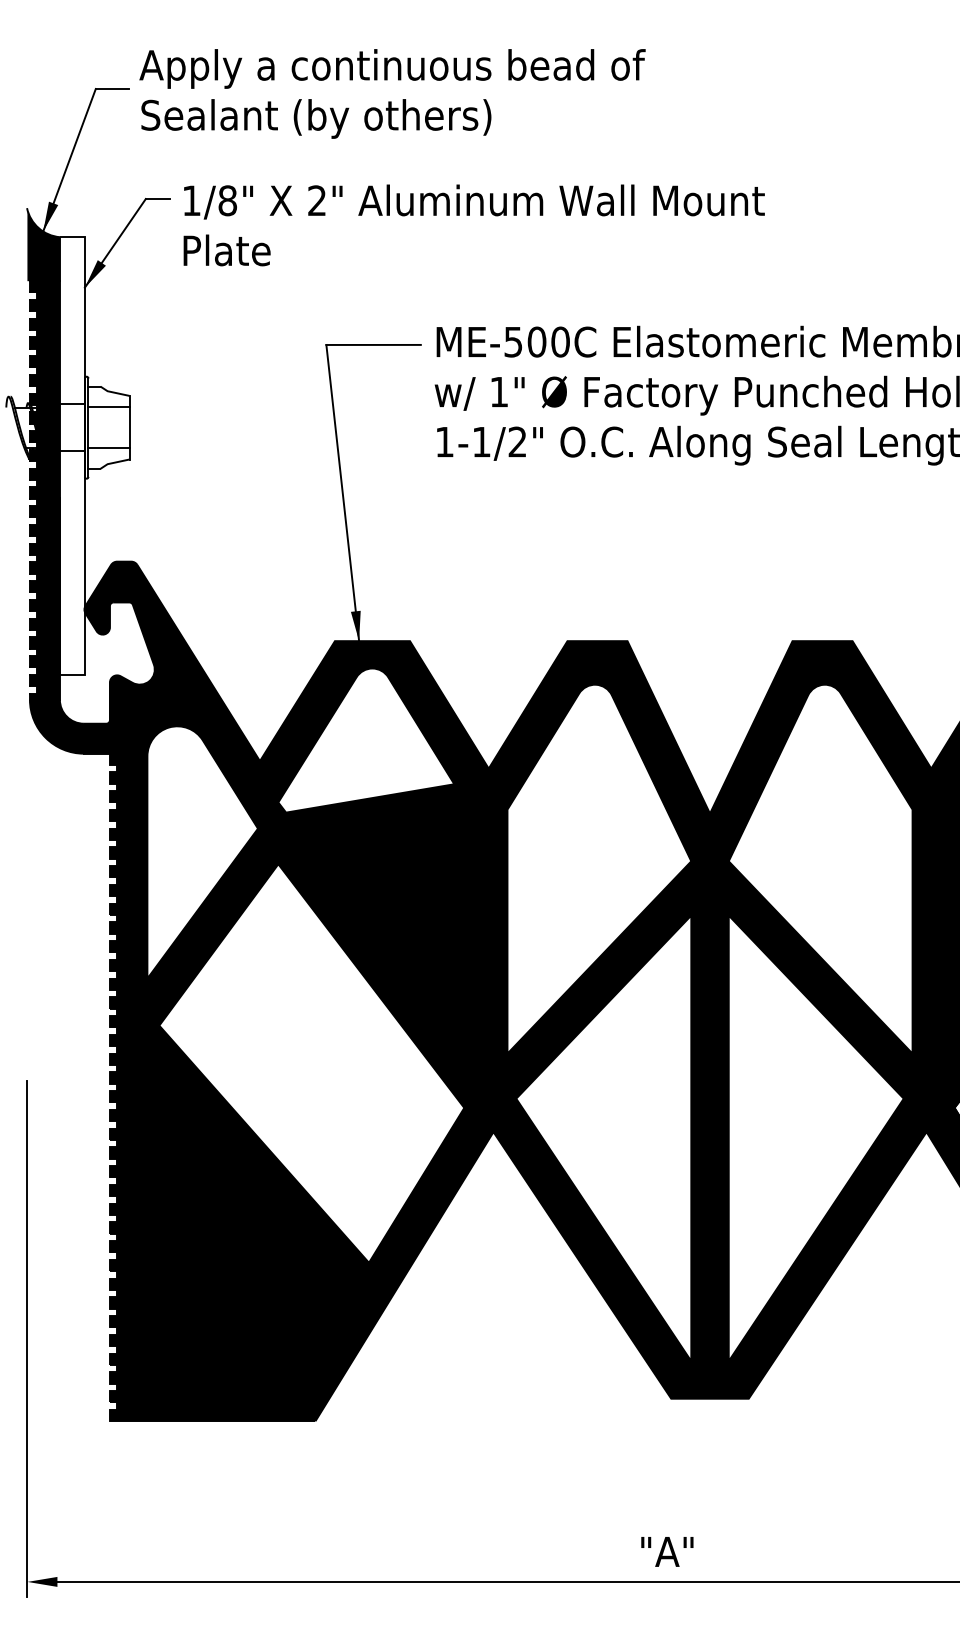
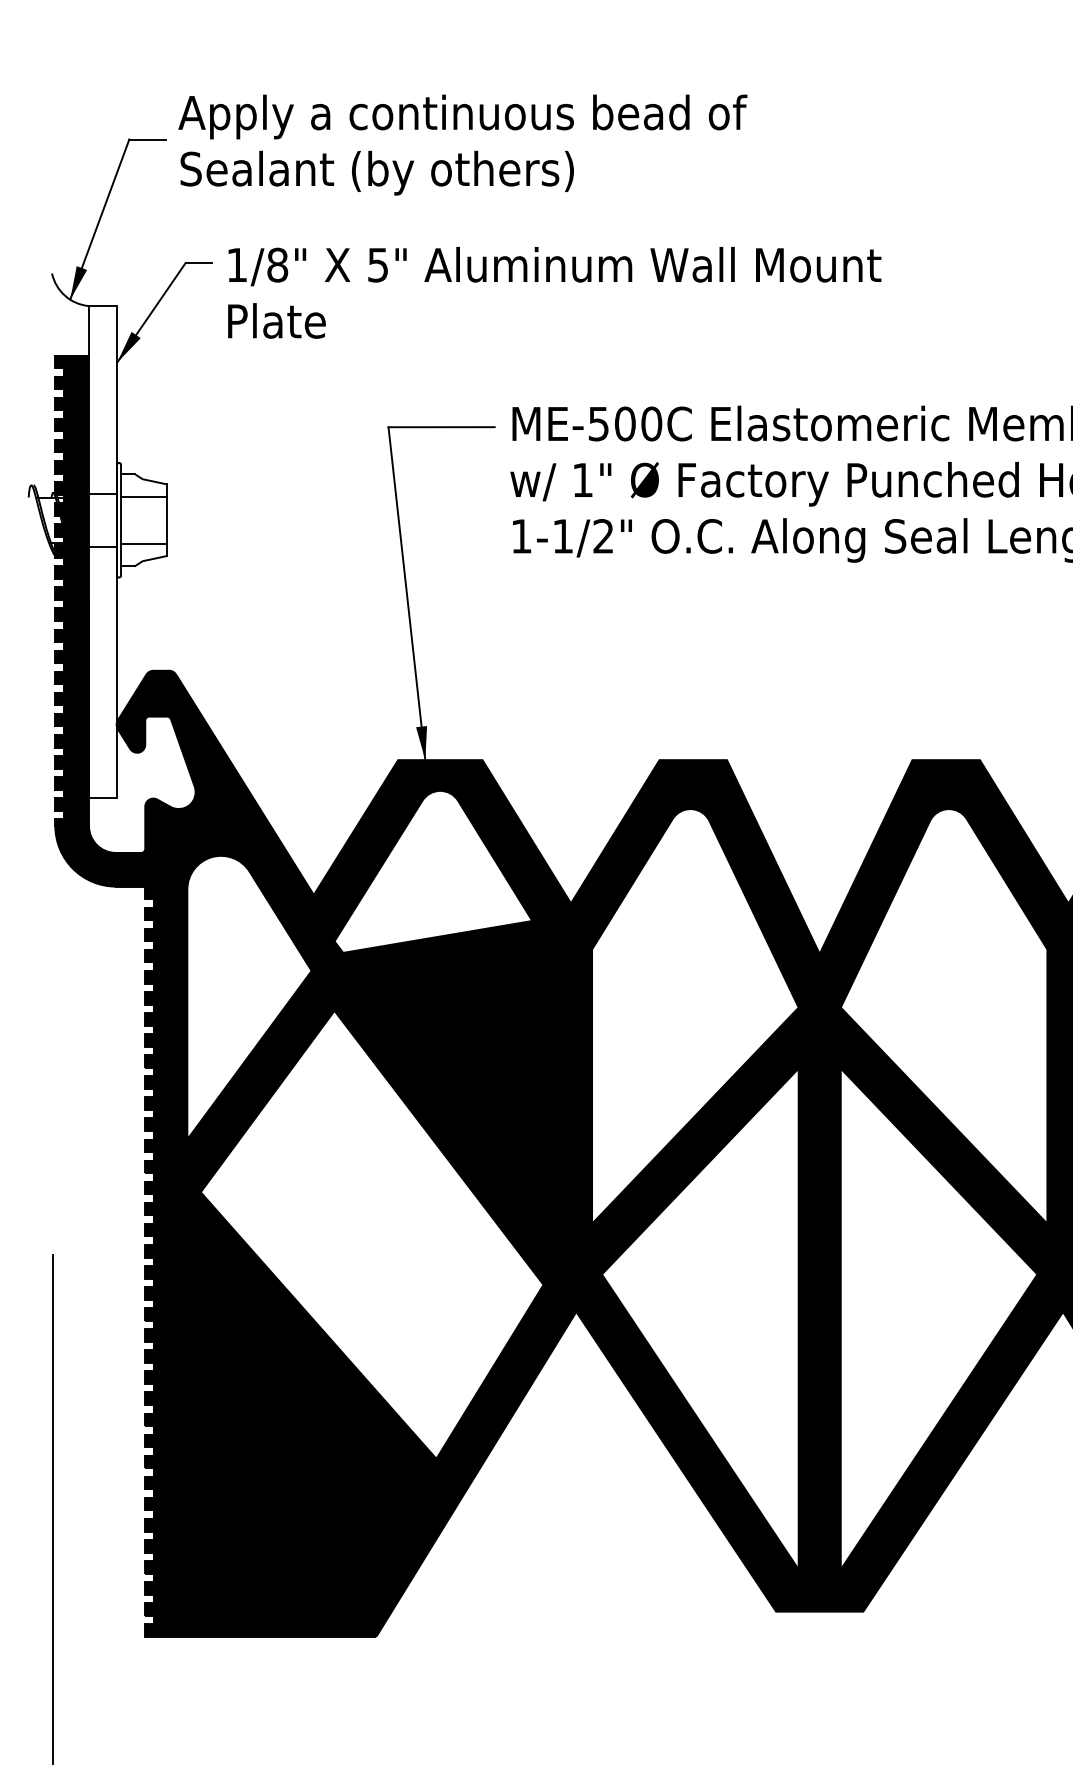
text: (316, 200) -> (377, 264), 2" -> 5"
fill: (43, 245) -> (70, 315), removed

